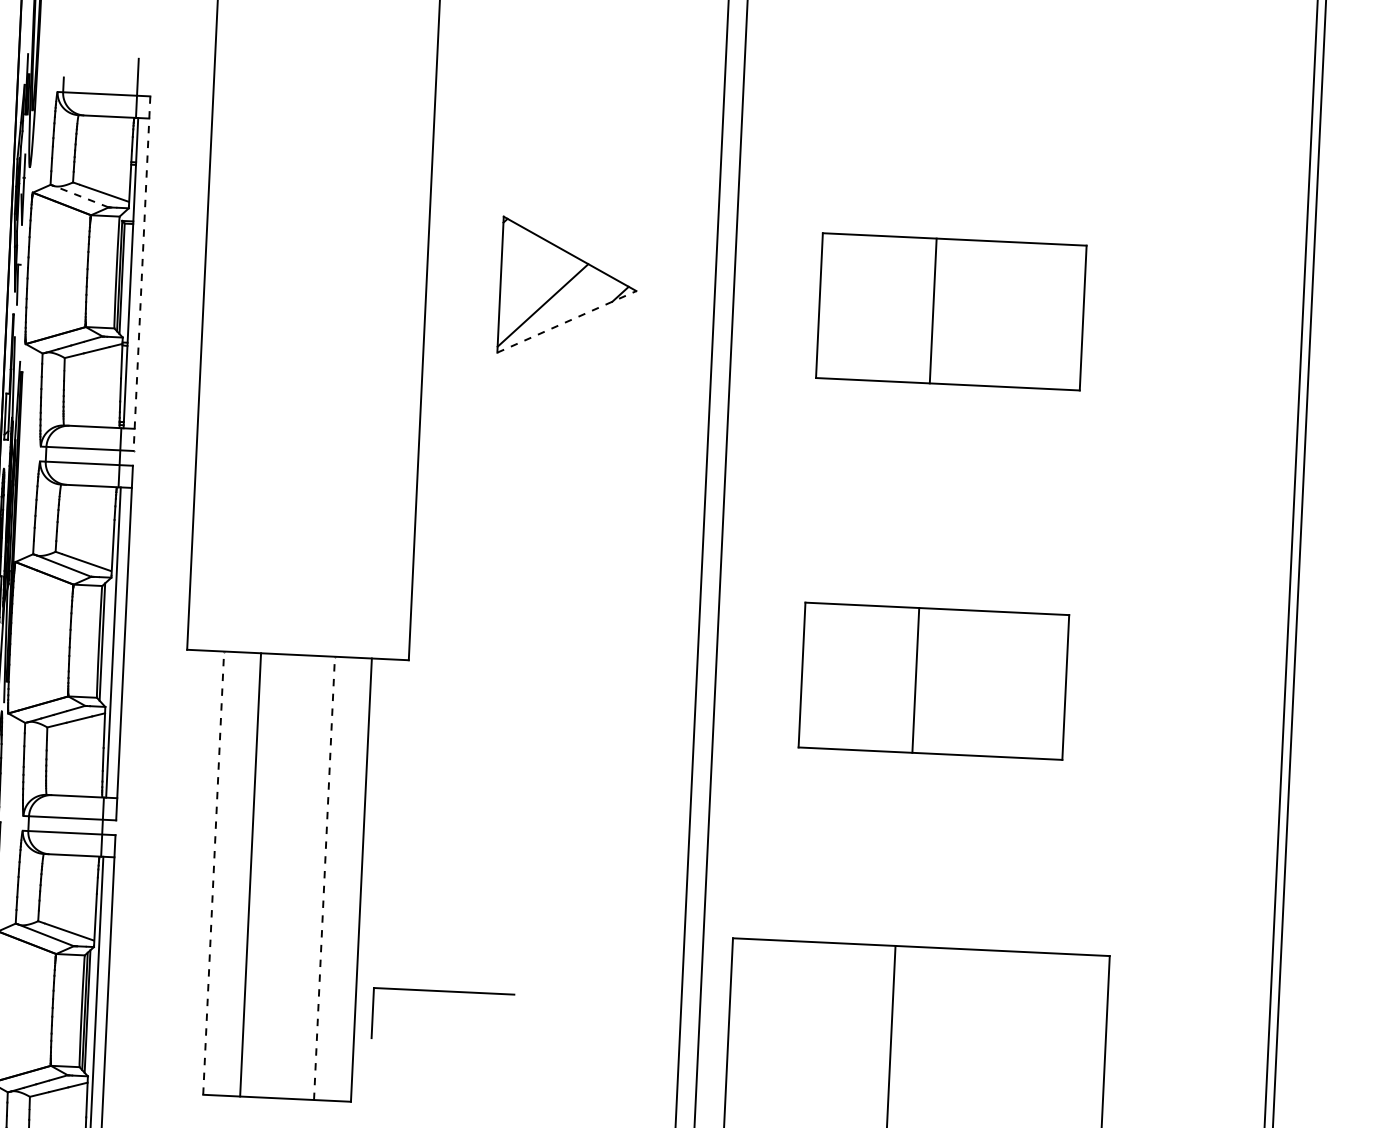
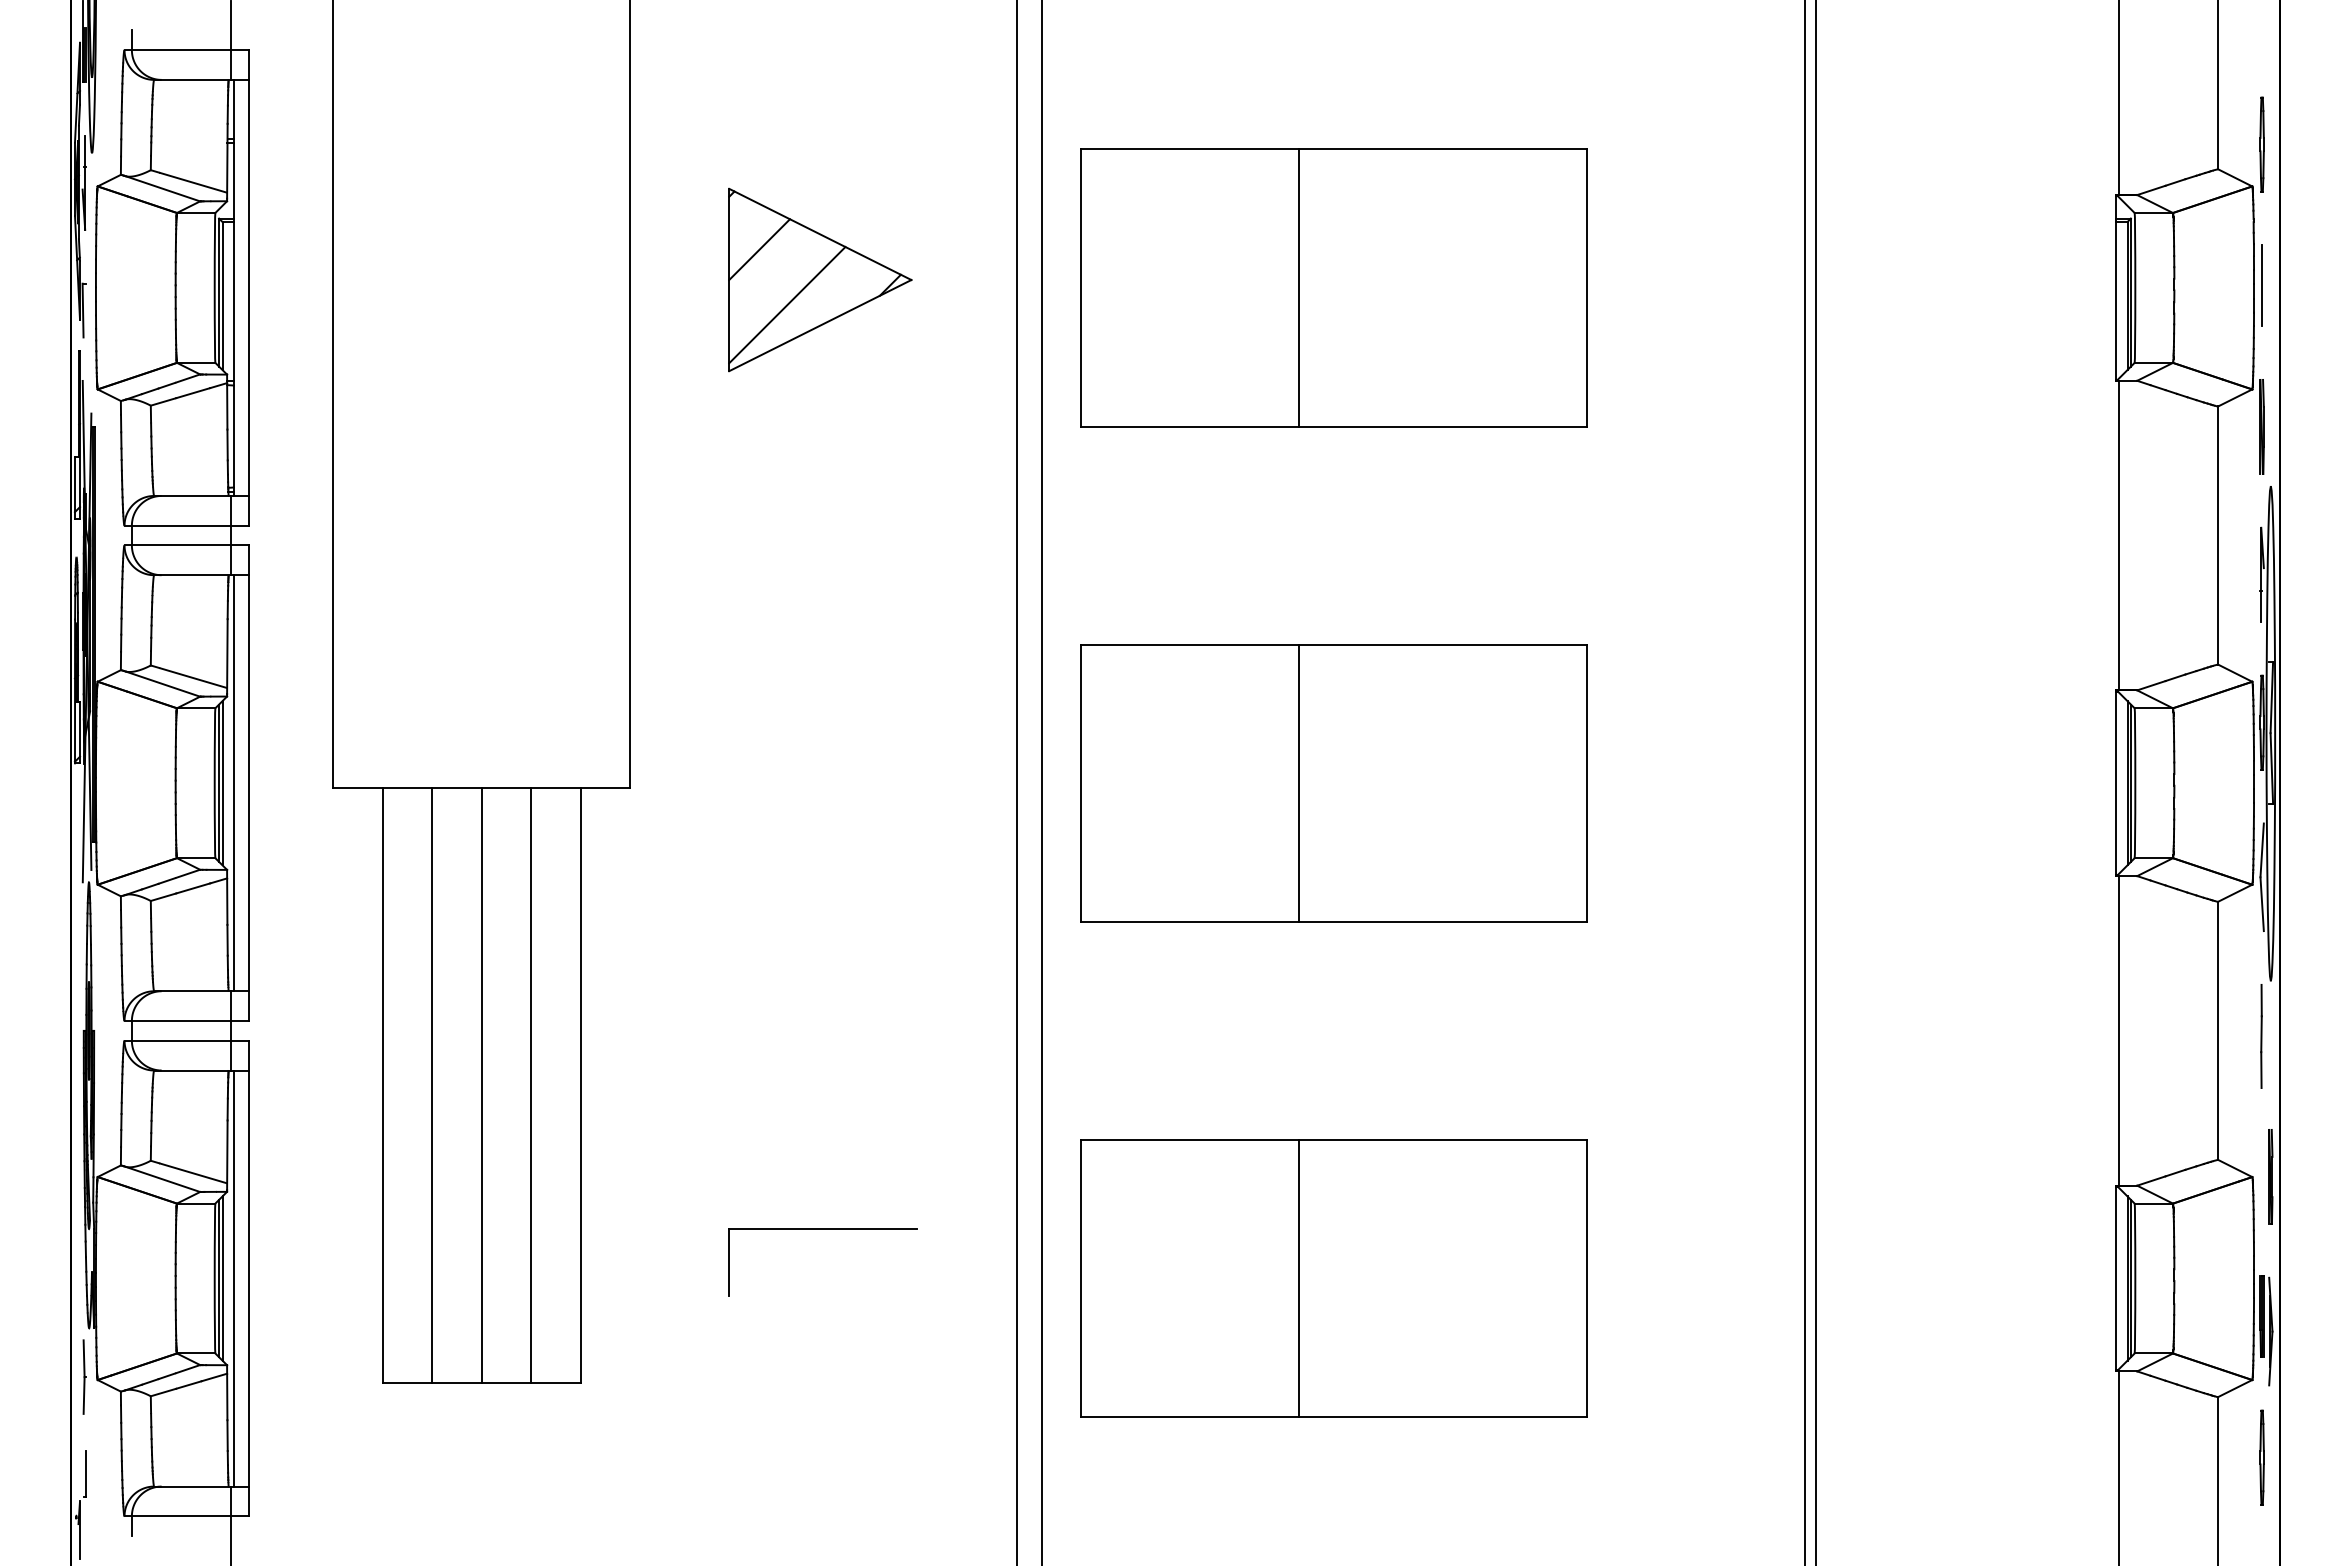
line: (80, 196) -> (161, 188), dashed -> solid
line: (524, 262) -> (759, 249), added
line: (141, 273) -> (248, 287), dashed -> solid
part: (950, 311) -> (1333, 287), size x1.43
line: (567, 321) -> (820, 325), dashed -> solid
line: (104, 642) -> (222, 783), added
part: (933, 681) -> (1333, 783), size x1.43
line: (213, 872) -> (382, 1084), dashed -> solid
line: (287, 876) -> (481, 1085), added
line: (324, 877) -> (531, 1084), dashed -> solid
part: (443, 991) -> (822, 1229), moved

